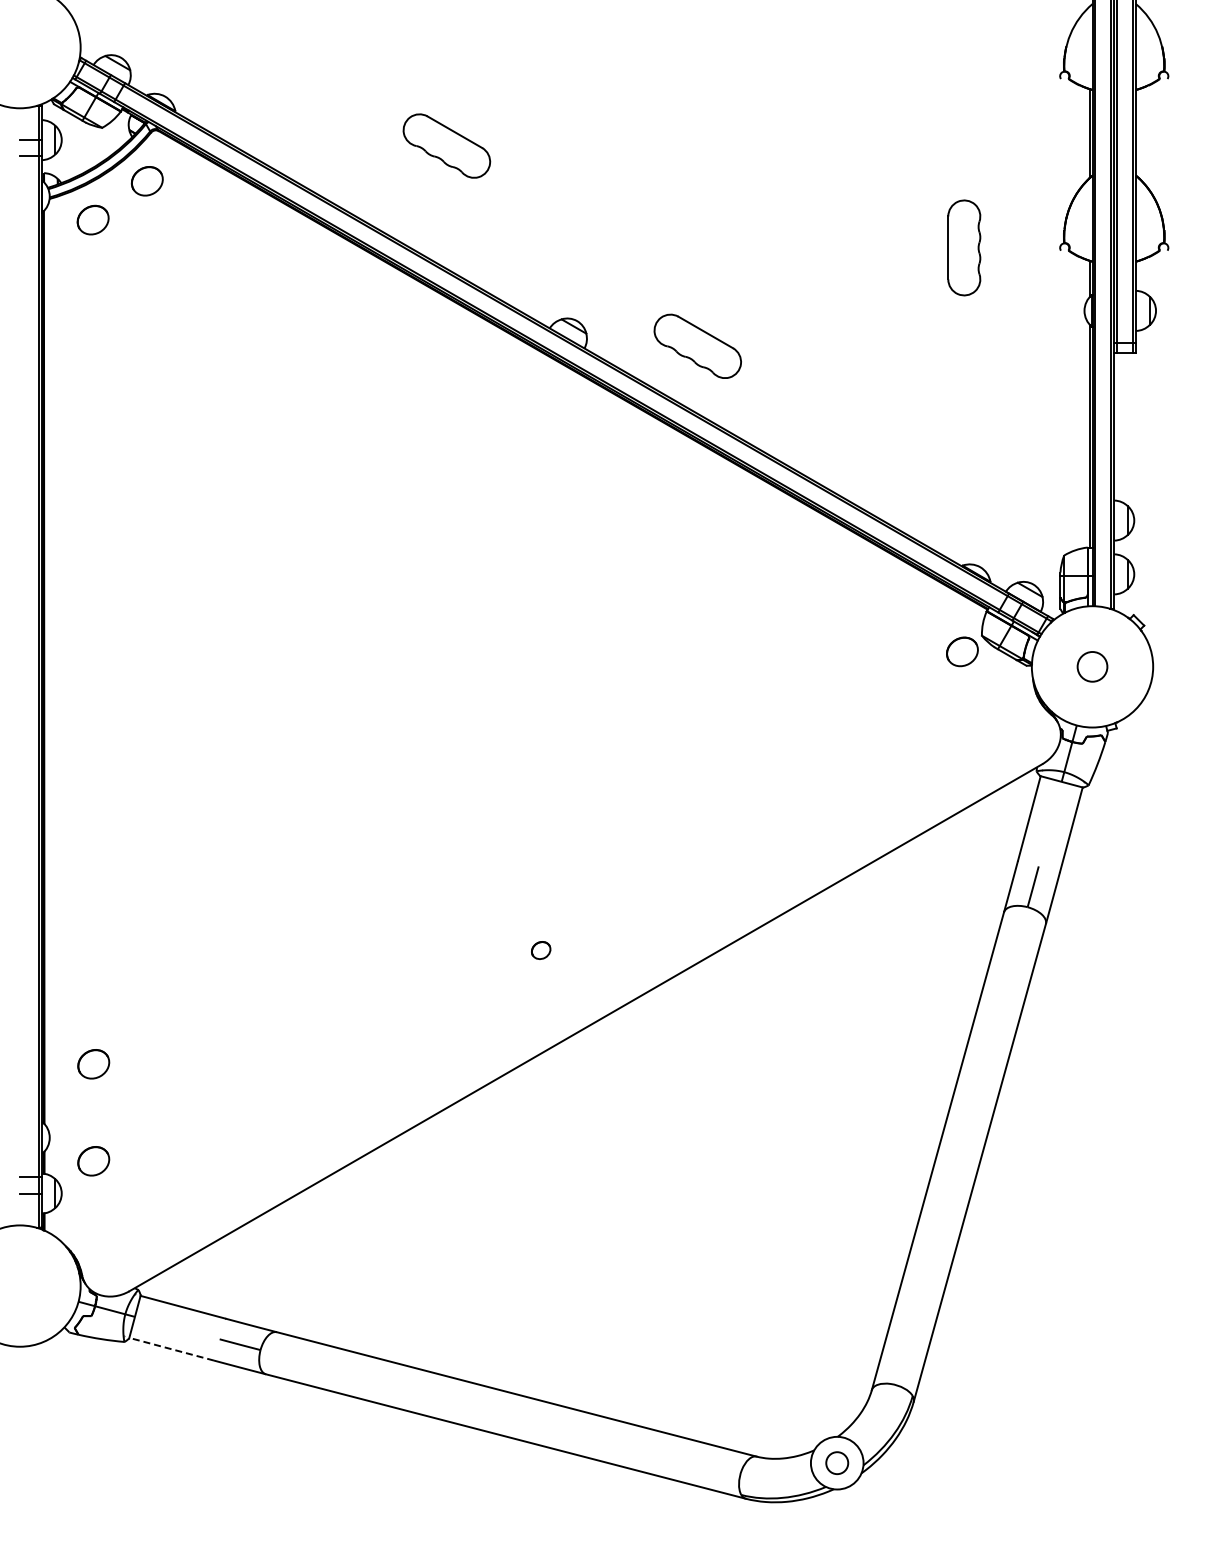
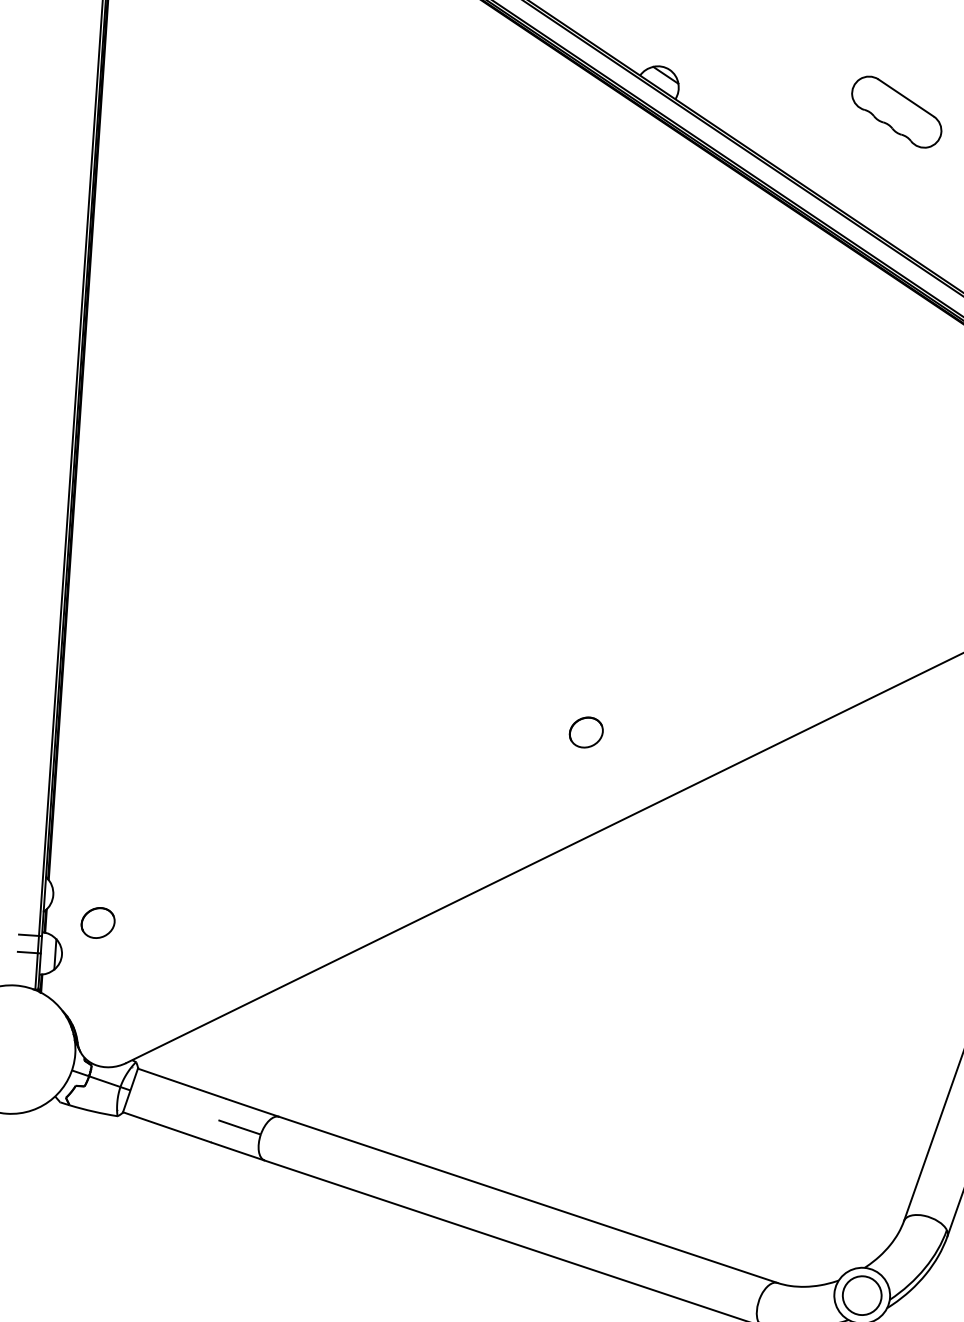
part: (697, 345) -> (896, 111), moved
part: (540, 950) -> (585, 732), size x1.67
part: (93, 1064) -> (104, 820), removed
line: (171, 1349) -> (166, 1127), dashed -> solid
circle: (836, 1462) -> (861, 1294), size x1.67

